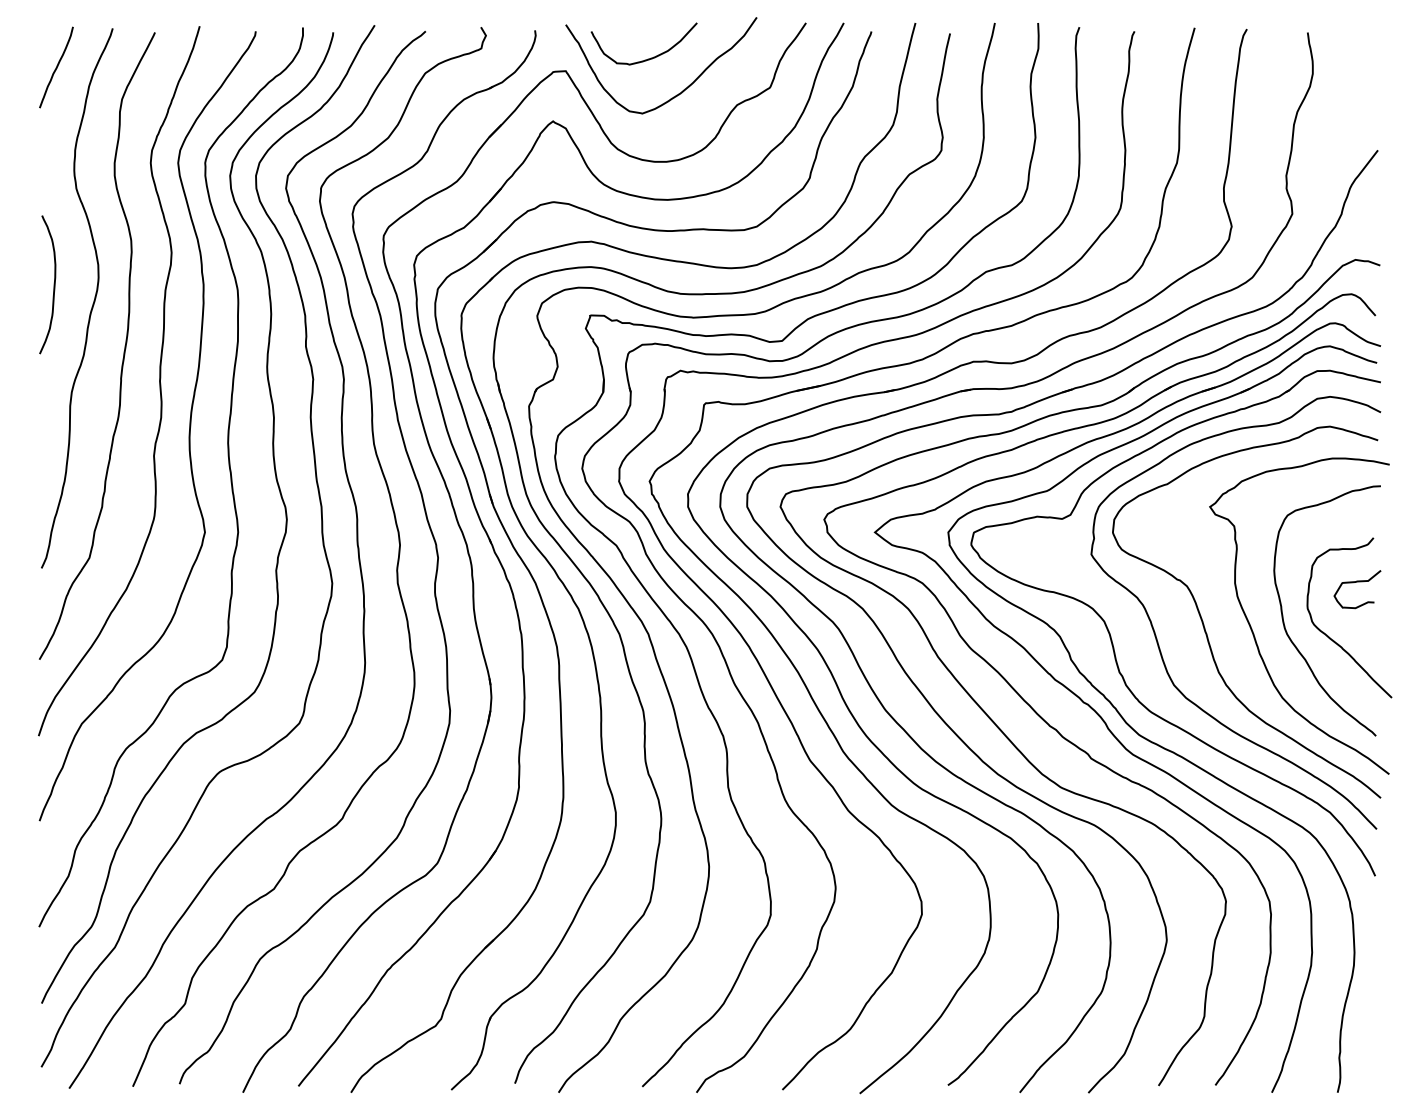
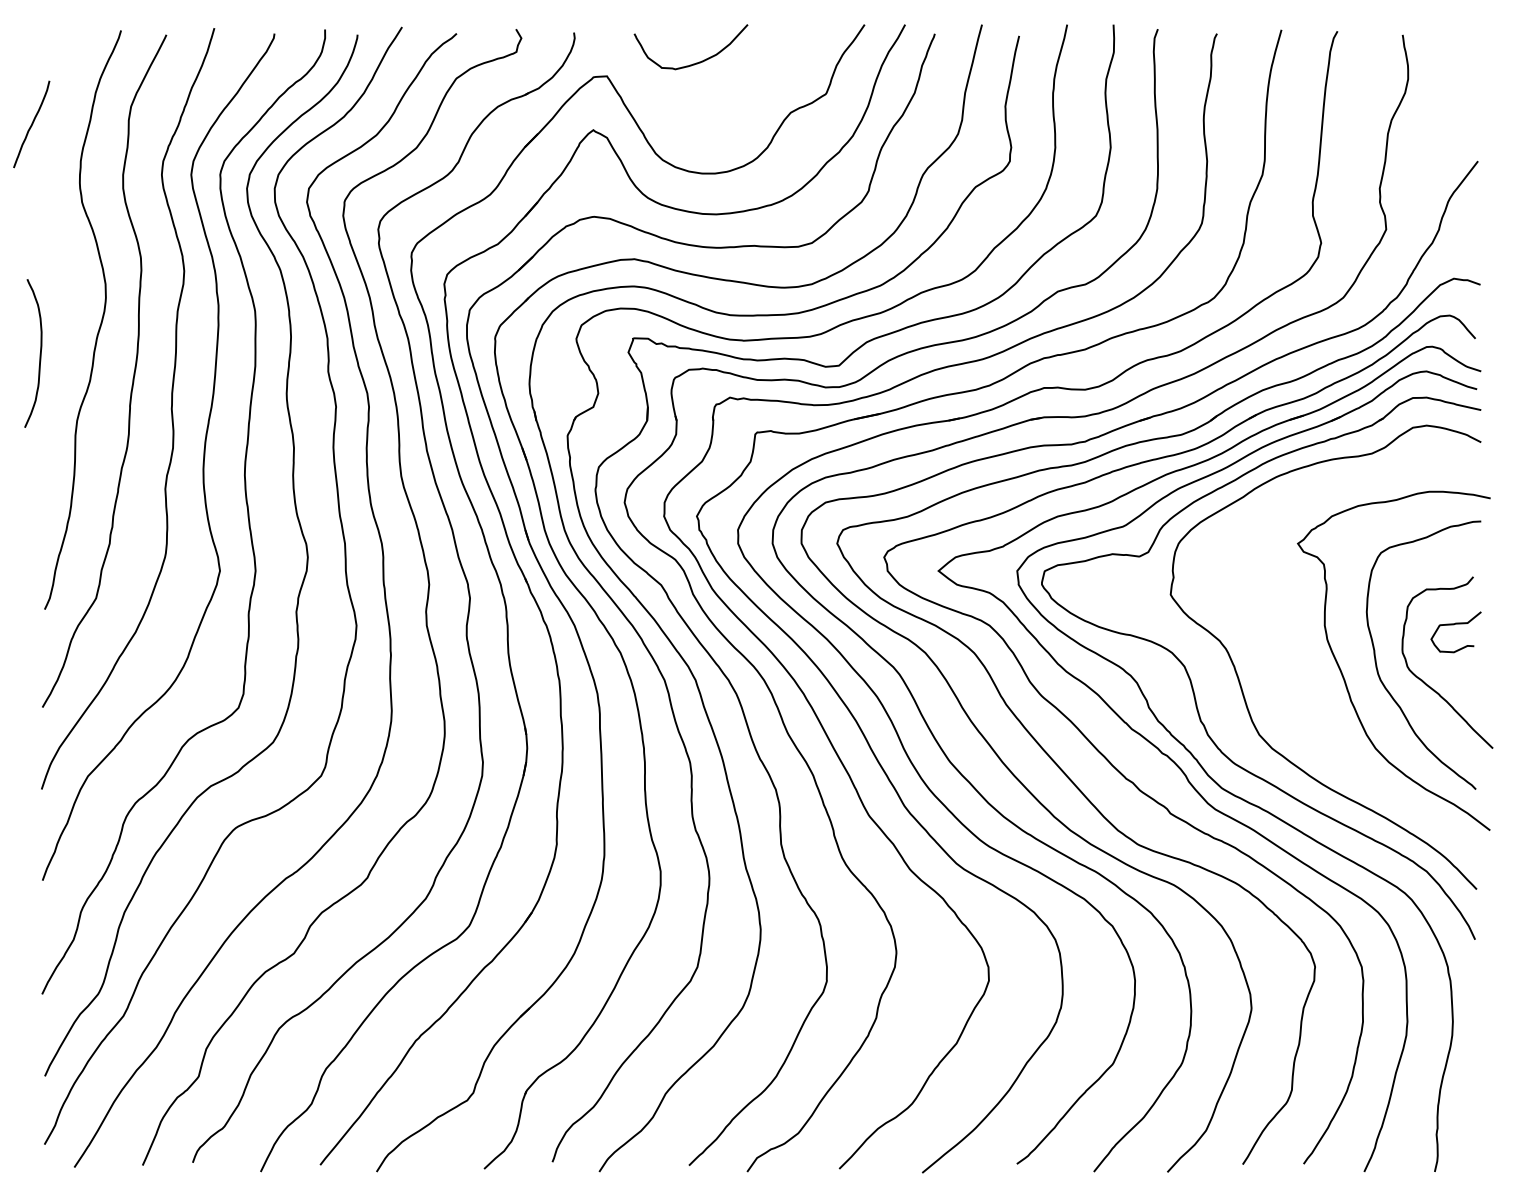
curve: (56, 67) -> (31, 124), moved
curve: (681, 90) -> (731, 97), removed
curve: (53, 284) -> (39, 353), moved
curve: (1204, 626) -> (1292, 671), removed

